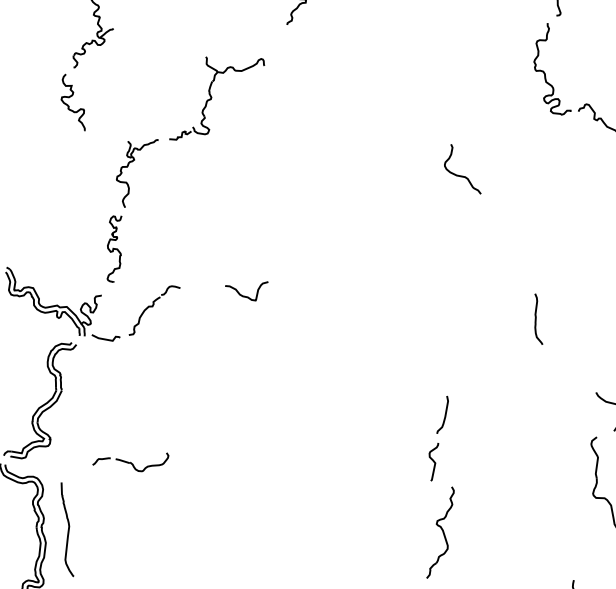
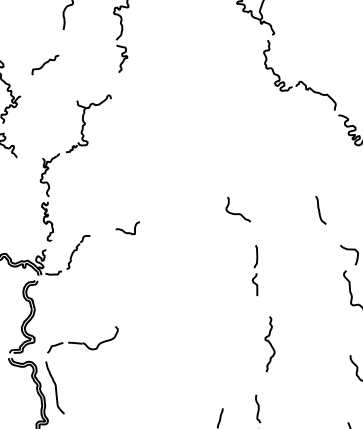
curve: (461, 175) -> (237, 213), moved
curve: (536, 318) -> (319, 210), moved
part: (435, 437) -> (254, 270), moved
part: (130, 458) -> (82, 339), size x1.67

